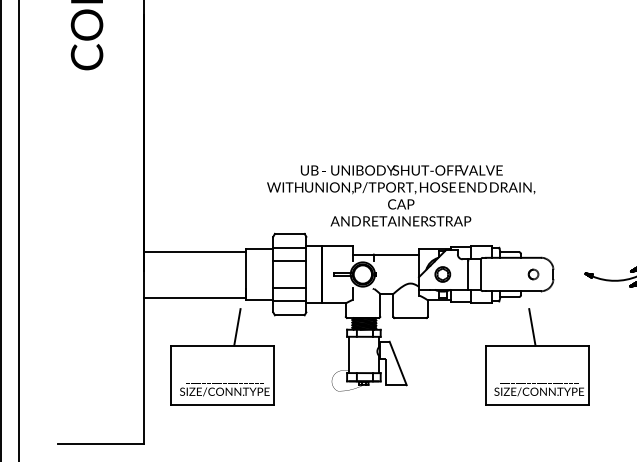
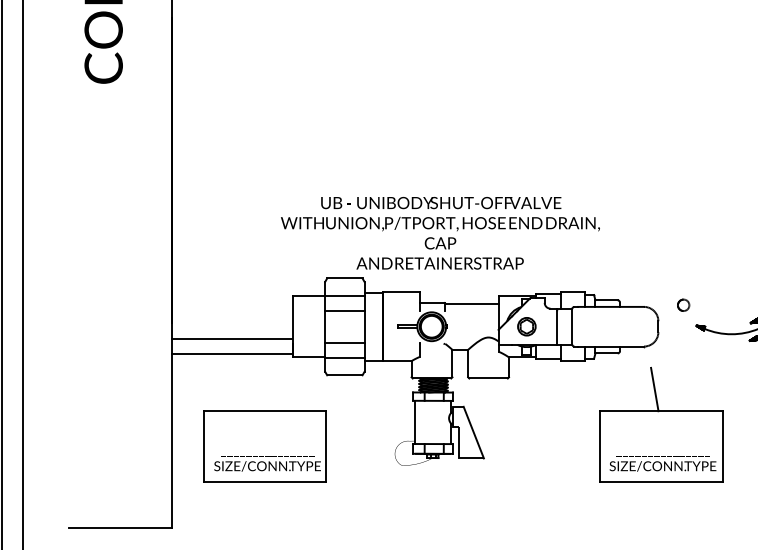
text: (401, 195) -> (440, 232), moved
line: (194, 252) -> (231, 338), moved
part: (533, 274) -> (683, 305), moved
line: (237, 327) -> (282, 389), removed
part: (537, 356) -> (660, 424), moved

